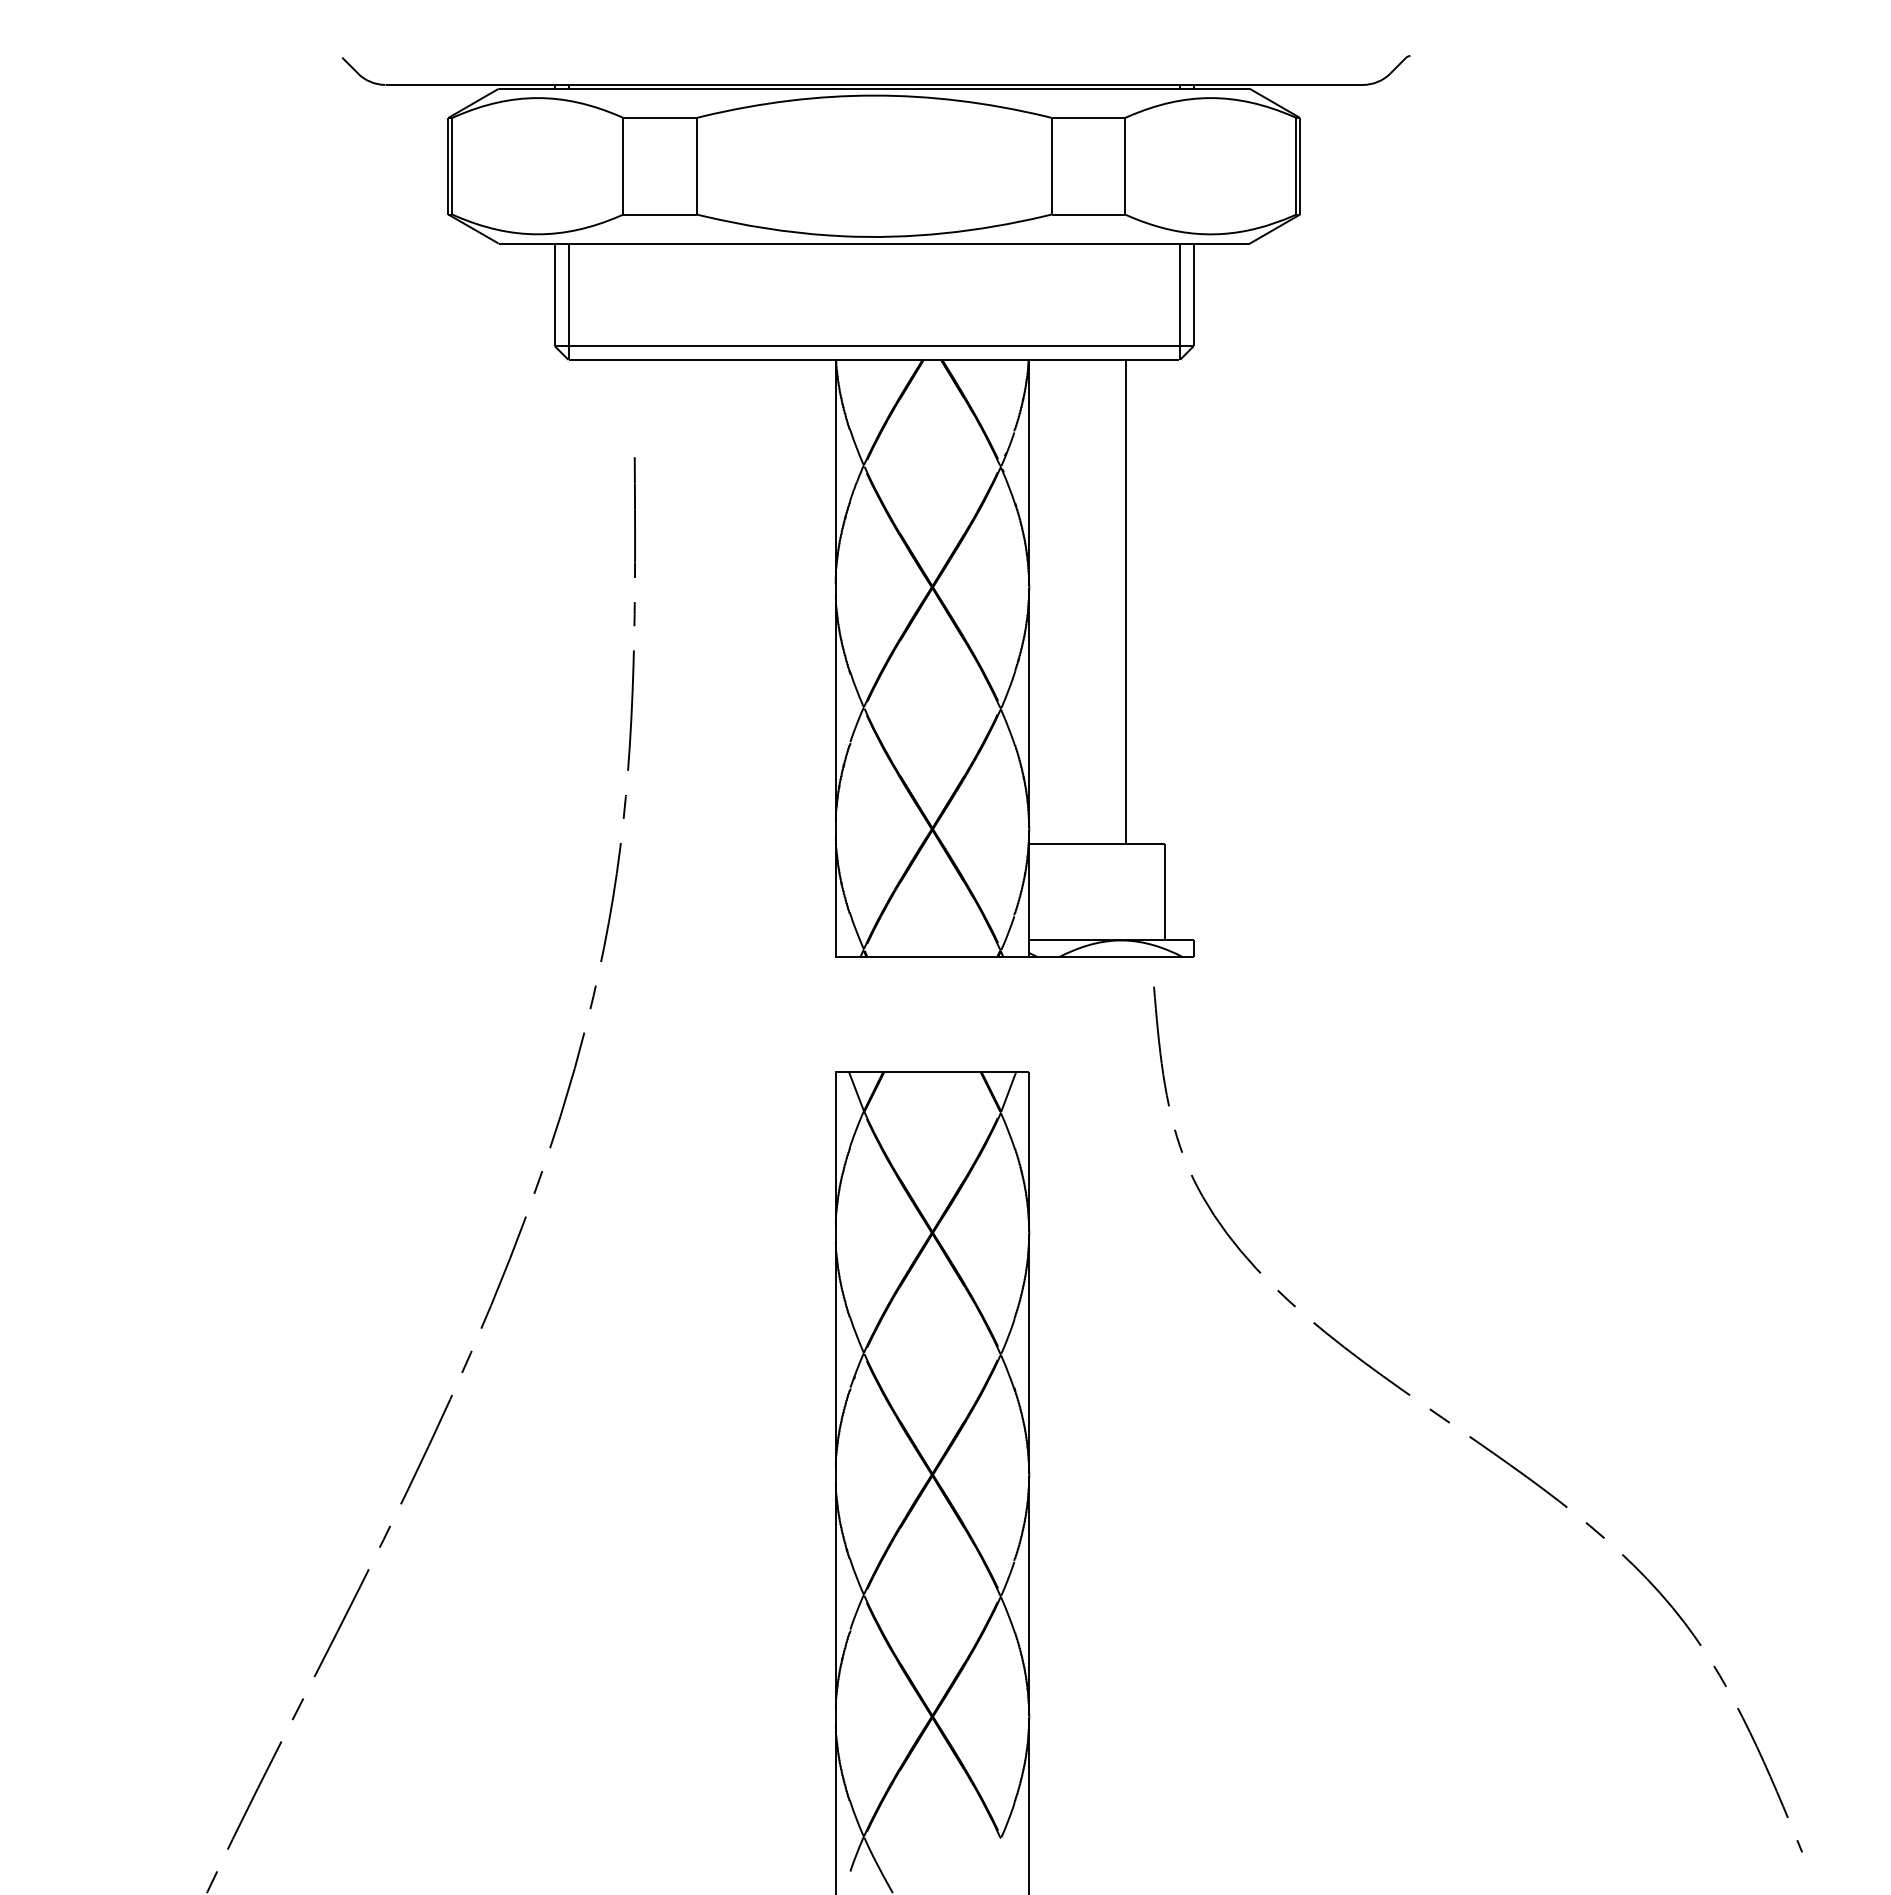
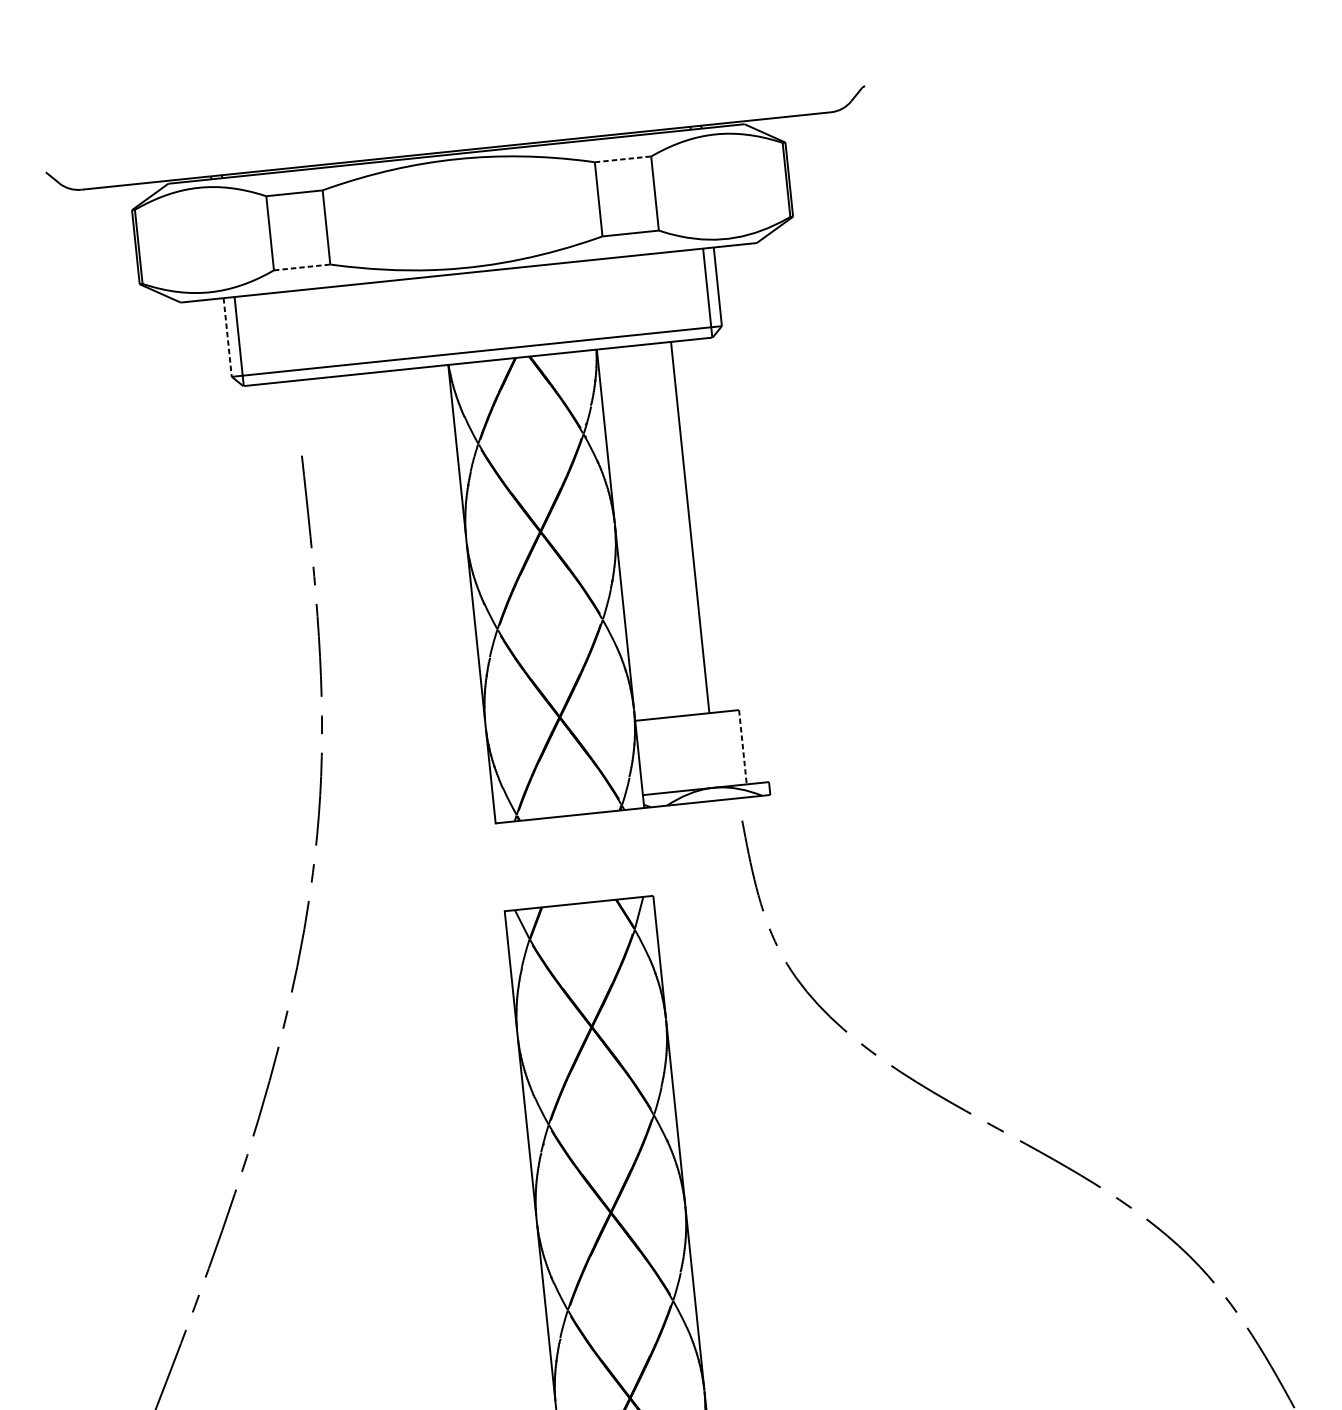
line: (1088, 117) -> (623, 159), solid -> dashed
line: (660, 214) -> (302, 267), solid -> dashed
line: (554, 295) -> (227, 337), solid -> dashed
line: (1164, 892) -> (742, 747), solid -> dashed

